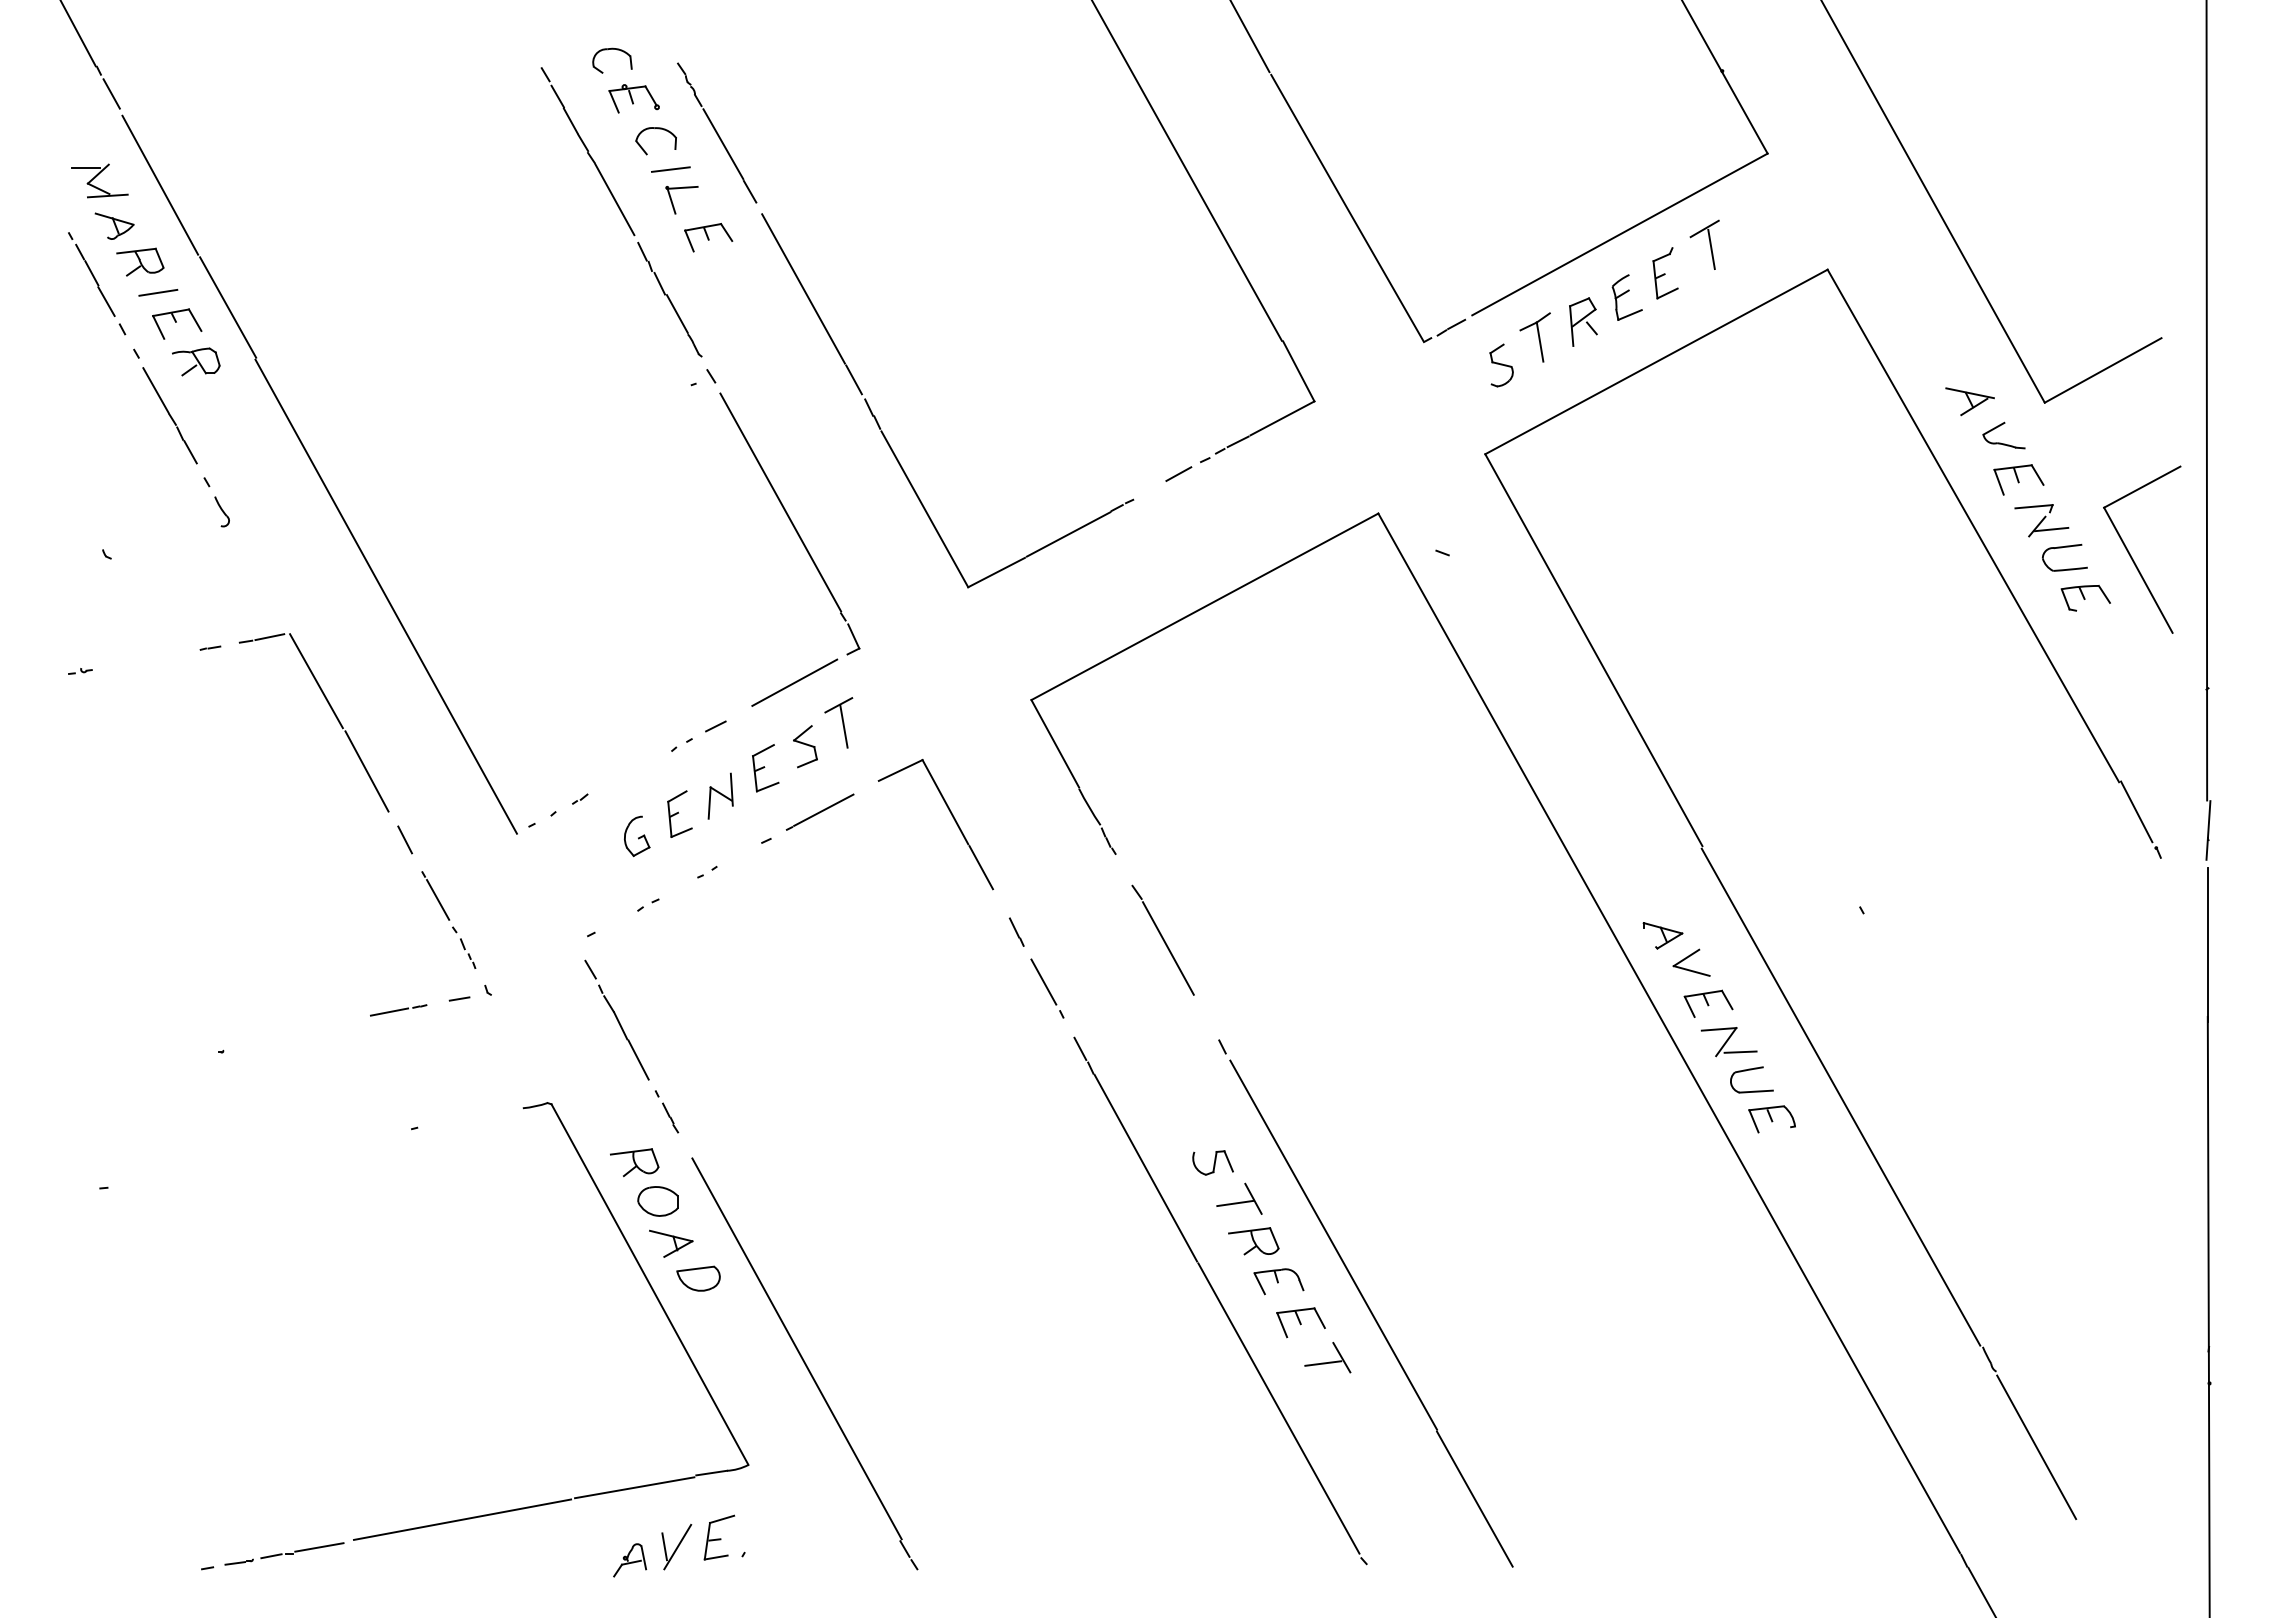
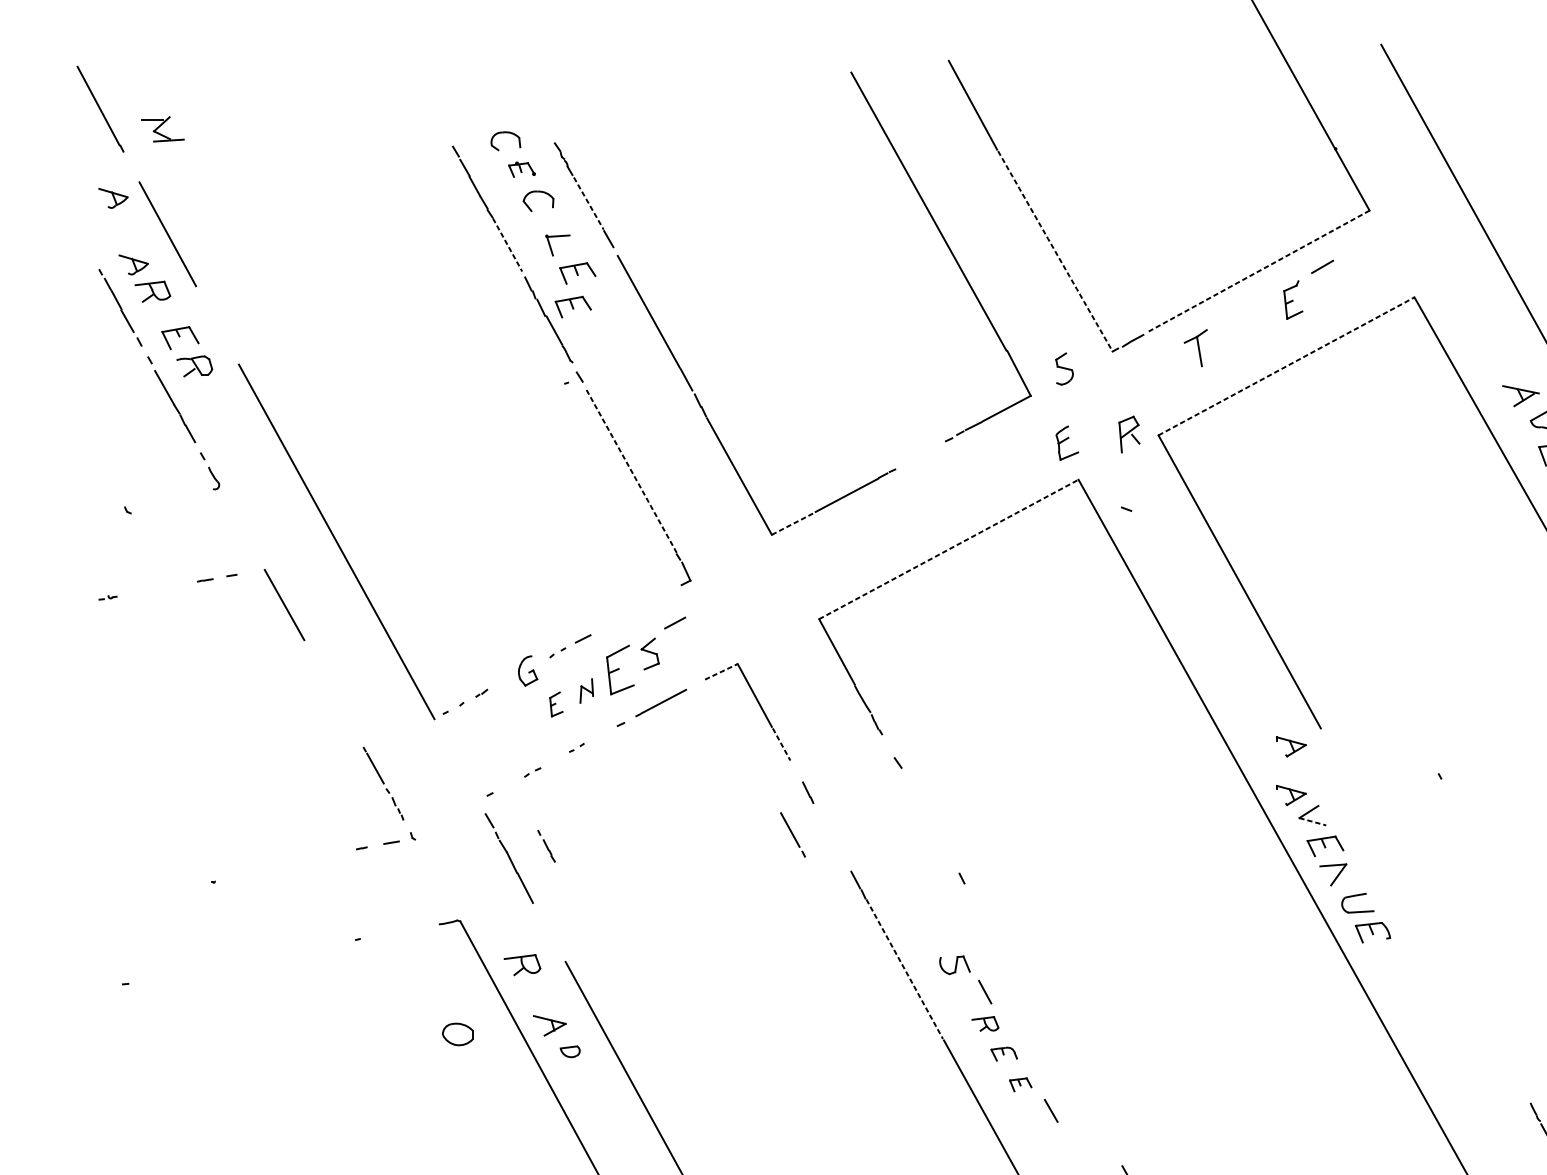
line: (111, 93) -> (131, 165), removed
part: (633, 98) -> (521, 169), size x0.7
part: (87, 136) -> (113, 197), added
line: (723, 144) -> (588, 203), solid -> dashed
line: (670, 169) -> (549, 222), removed
part: (99, 180) -> (162, 129), moved
line: (614, 199) -> (507, 244), solid -> dashed
arc: (1347, 208) -> (1055, 251), solid -> dashed
line: (1619, 234) -> (1258, 271), solid -> dashed
line: (1711, 249) -> (1327, 282), removed
part: (702, 282) -> (573, 306), added
line: (158, 292) -> (166, 314), removed
part: (1626, 297) -> (1066, 443), moved
line: (228, 307) -> (218, 325), removed
part: (1583, 321) -> (1129, 434), moved
line: (1656, 361) -> (1286, 366), solid -> dashed
part: (1501, 365) -> (1064, 369), moved
line: (1178, 473) -> (929, 449), removed
line: (780, 502) -> (631, 471), solid -> dashed
line: (996, 572) -> (793, 523), solid -> dashed
line: (1204, 606) -> (948, 549), solid -> dashed
line: (269, 637) -> (249, 572), removed
line: (794, 682) -> (641, 606), removed
line: (843, 726) -> (678, 638), removed
part: (765, 768) -> (620, 670), size x1.4
line: (901, 770) -> (721, 671), solid -> dashed
line: (366, 771) -> (321, 672), removed
part: (720, 795) -> (586, 690), size x0.7
part: (679, 813) -> (556, 704), size x0.7
part: (637, 836) -> (528, 671), moved
line: (405, 839) -> (351, 723), removed
line: (981, 867) -> (781, 744), solid -> dashed
part: (1662, 870) -> (1290, 746), added
line: (1167, 948) -> (920, 804), removed
line: (1691, 971) -> (1312, 822), solid -> dashed
line: (1047, 988) -> (793, 834), moved
line: (389, 1011) -> (339, 852), removed
line: (1740, 1051) -> (1349, 881), removed
line: (1840, 1096) -> (1424, 915), removed
part: (667, 1111) -> (547, 846), moved
line: (1146, 1168) -> (905, 969), solid -> dashed
part: (657, 1201) -> (457, 1034), moved
line: (1235, 1203) -> (971, 995), removed
part: (1253, 1241) -> (985, 1024), size x0.7
line: (1333, 1244) -> (1045, 1026), removed
part: (698, 1278) -> (570, 1051), size x0.6
part: (1278, 1281) -> (1003, 1053), size x0.7
part: (1300, 1322) -> (1020, 1084), size x0.6
line: (1323, 1363) -> (1037, 1115), removed

